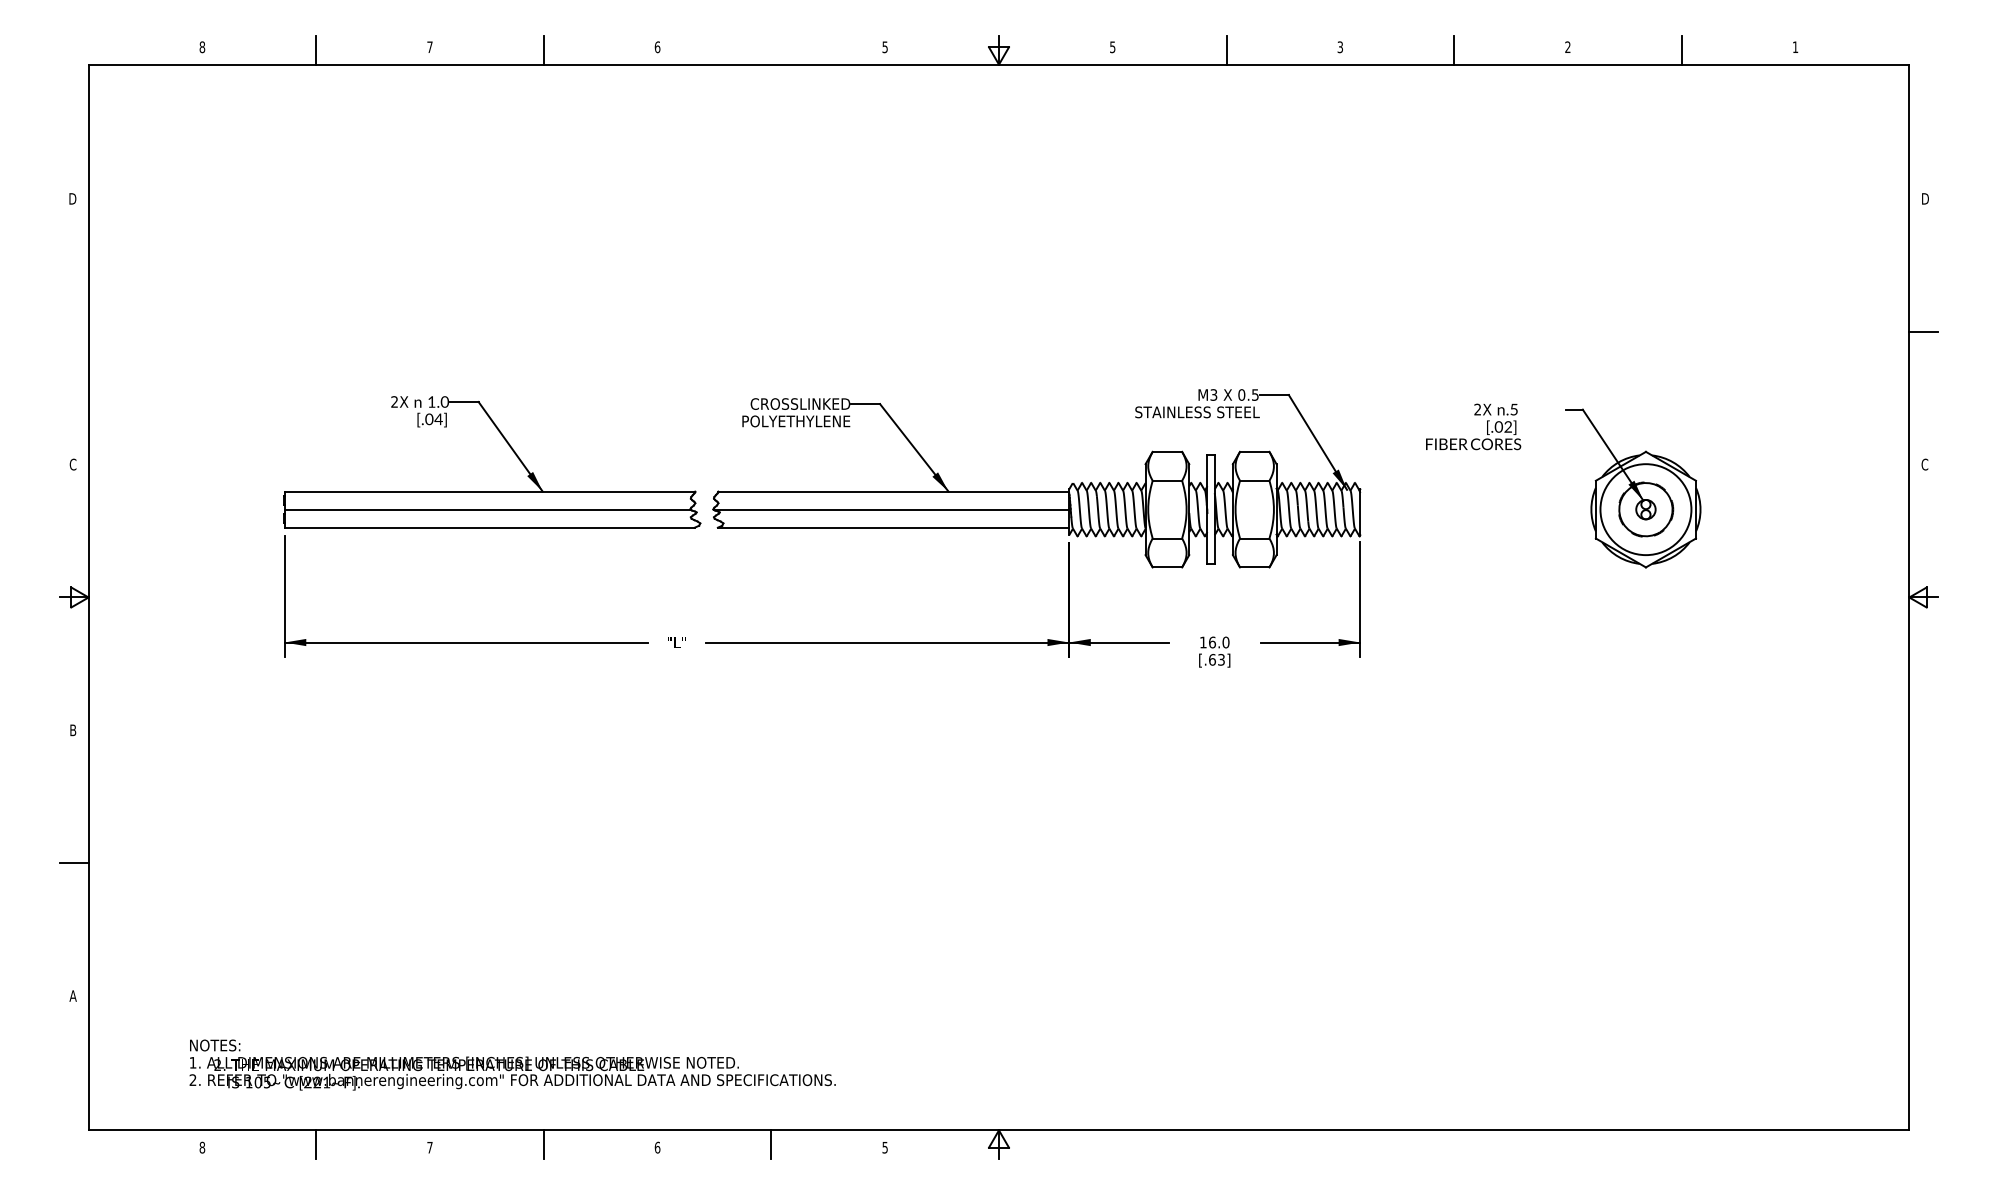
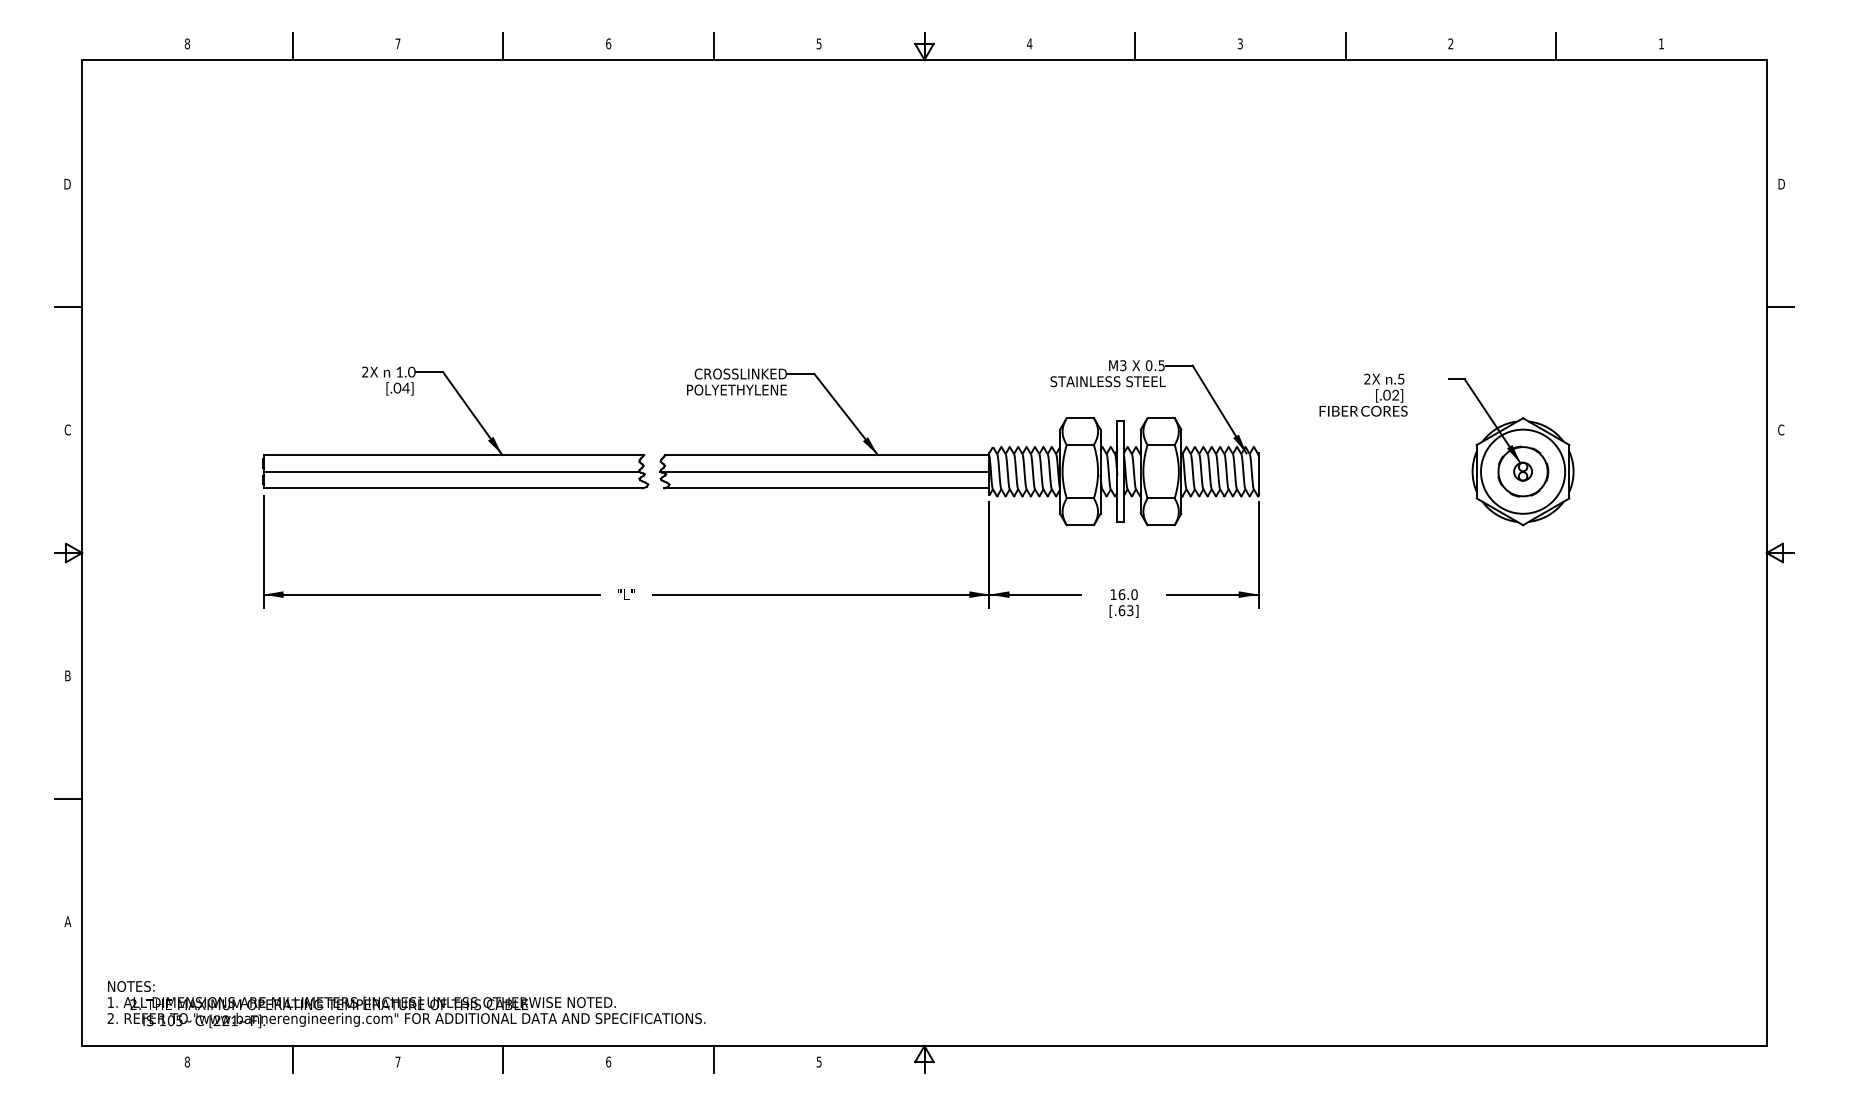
text: (1112, 46) -> (1029, 43), 5 -> 4
line: (770, 50) -> (713, 46), added
line: (73, 332) -> (68, 307), added
text: (512, 1064) -> (406, 1004), moved

